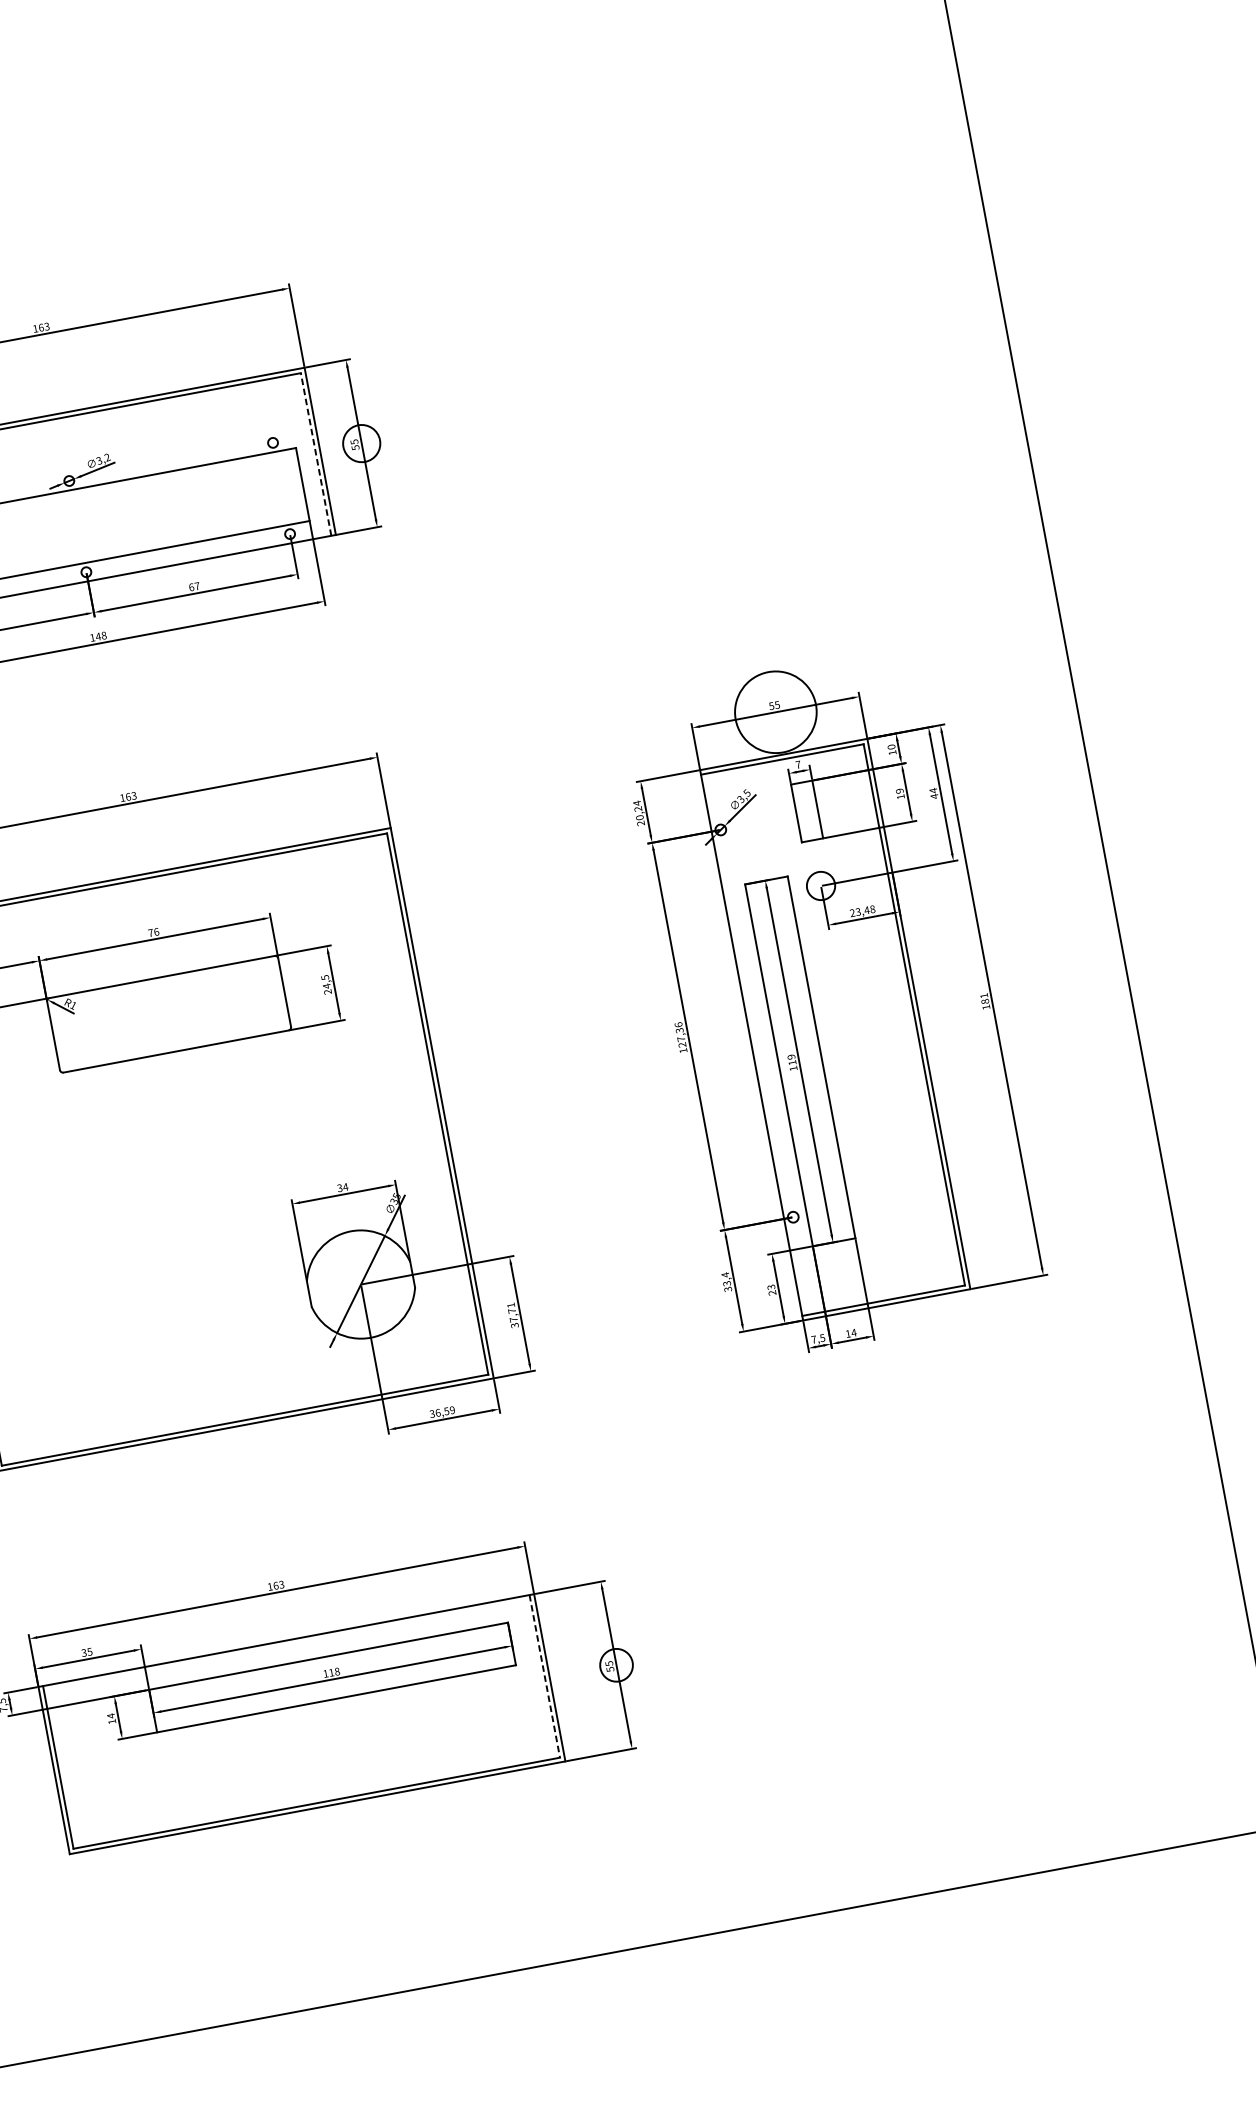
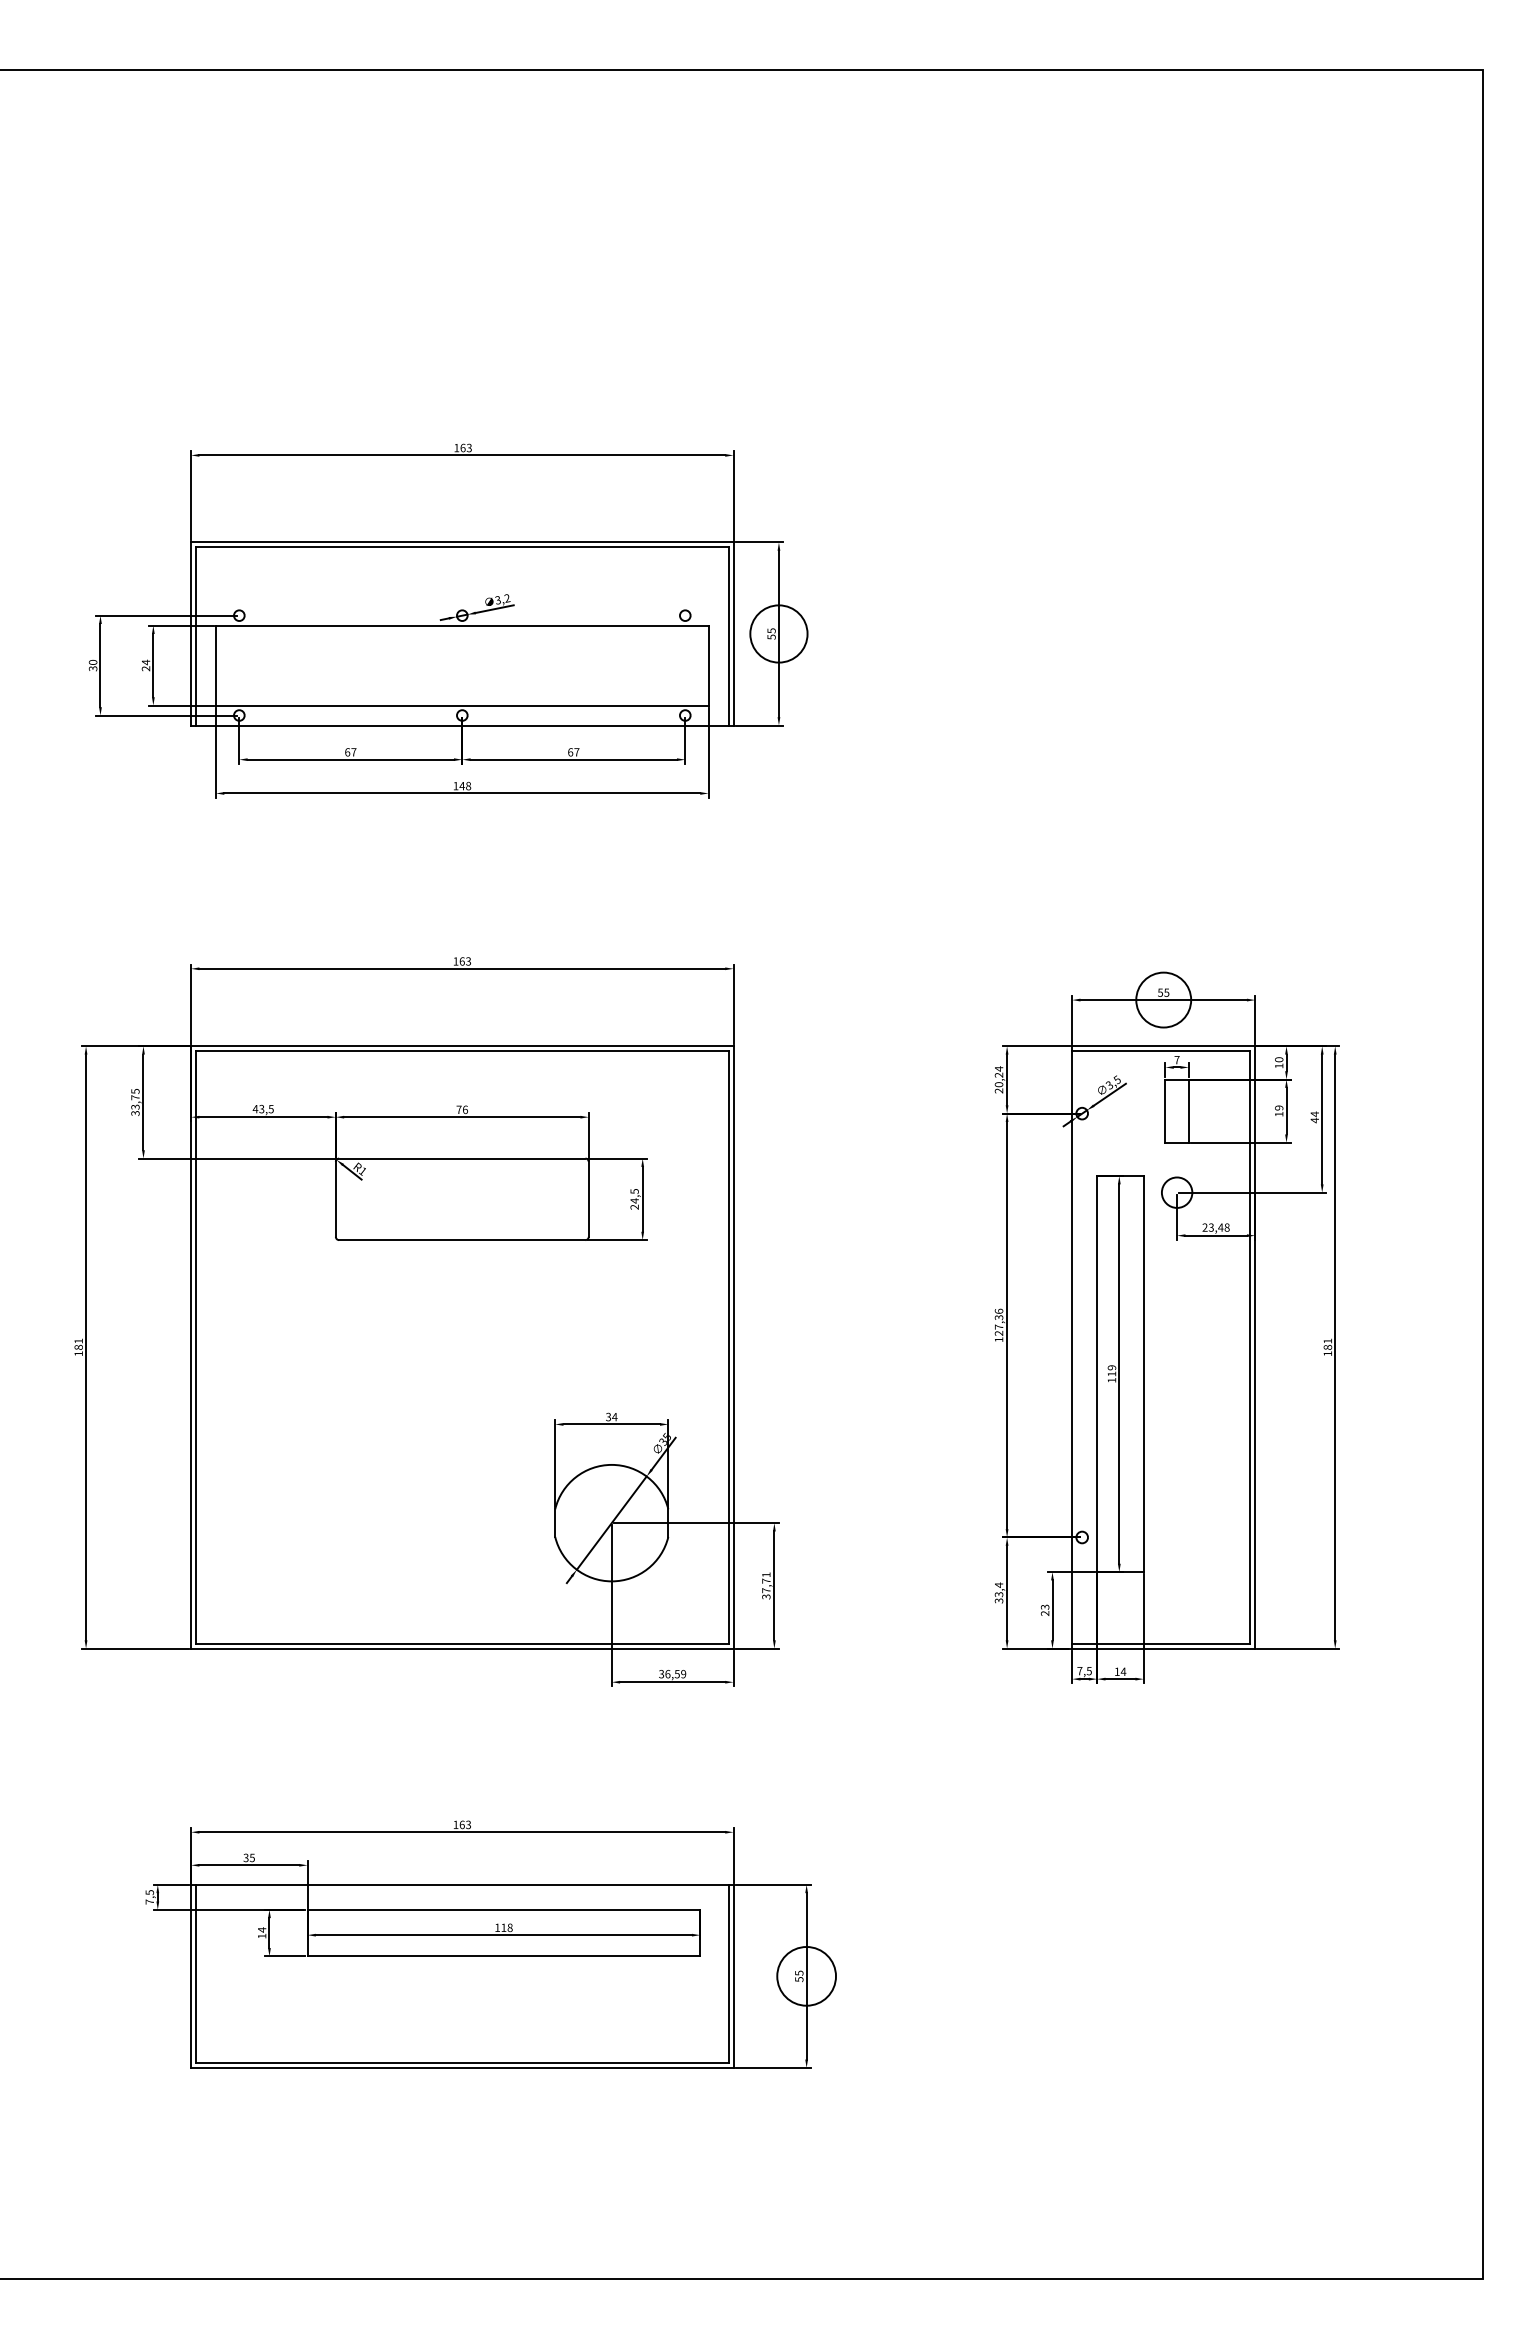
circle: (361, 443) -> (778, 633), size x1.43
line: (315, 453) -> (728, 635), dashed -> solid
circle: (775, 711) -> (1163, 999), size x0.62
circle: (616, 1664) -> (806, 1975), size x1.67
line: (544, 1676) -> (728, 1974), dashed -> solid

